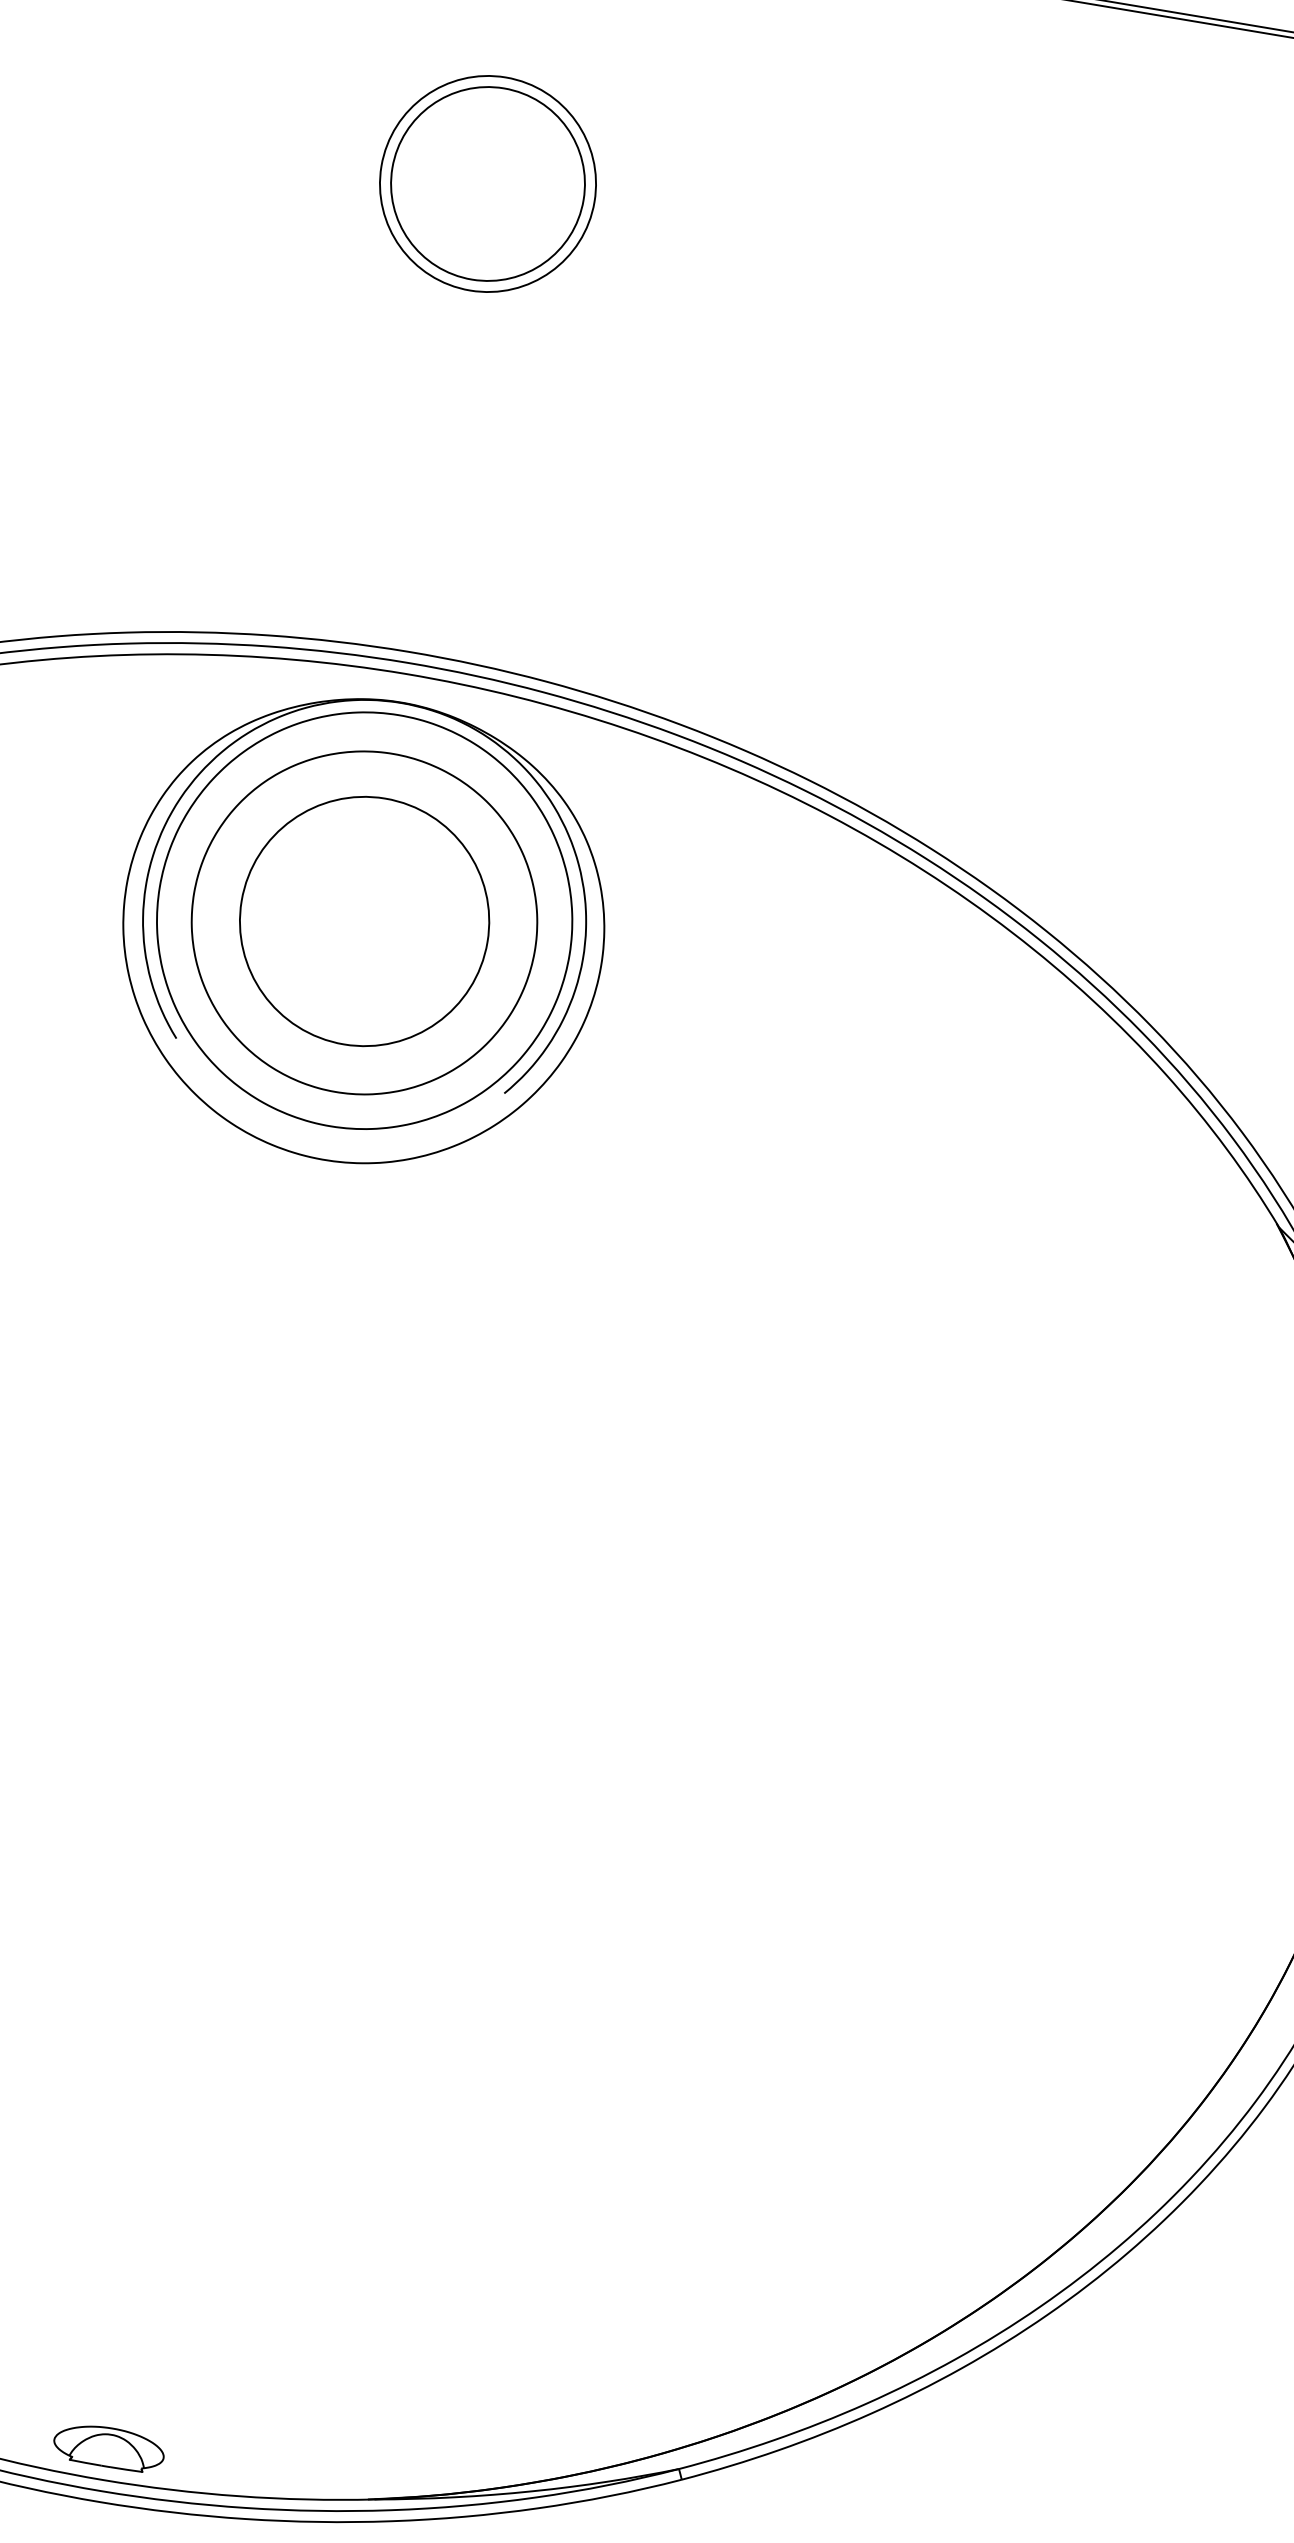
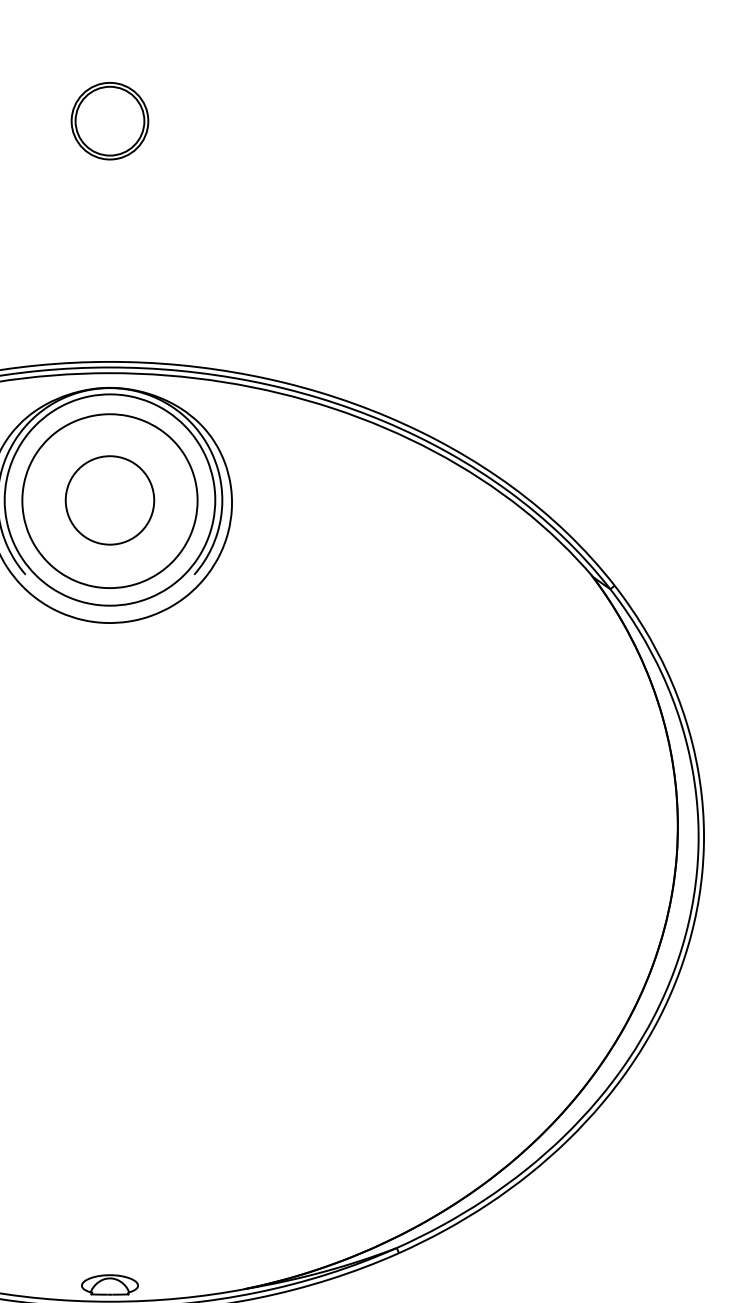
part: (487, 182) -> (109, 120), size x0.7
circle: (363, 921) -> (109, 500), size x0.7

